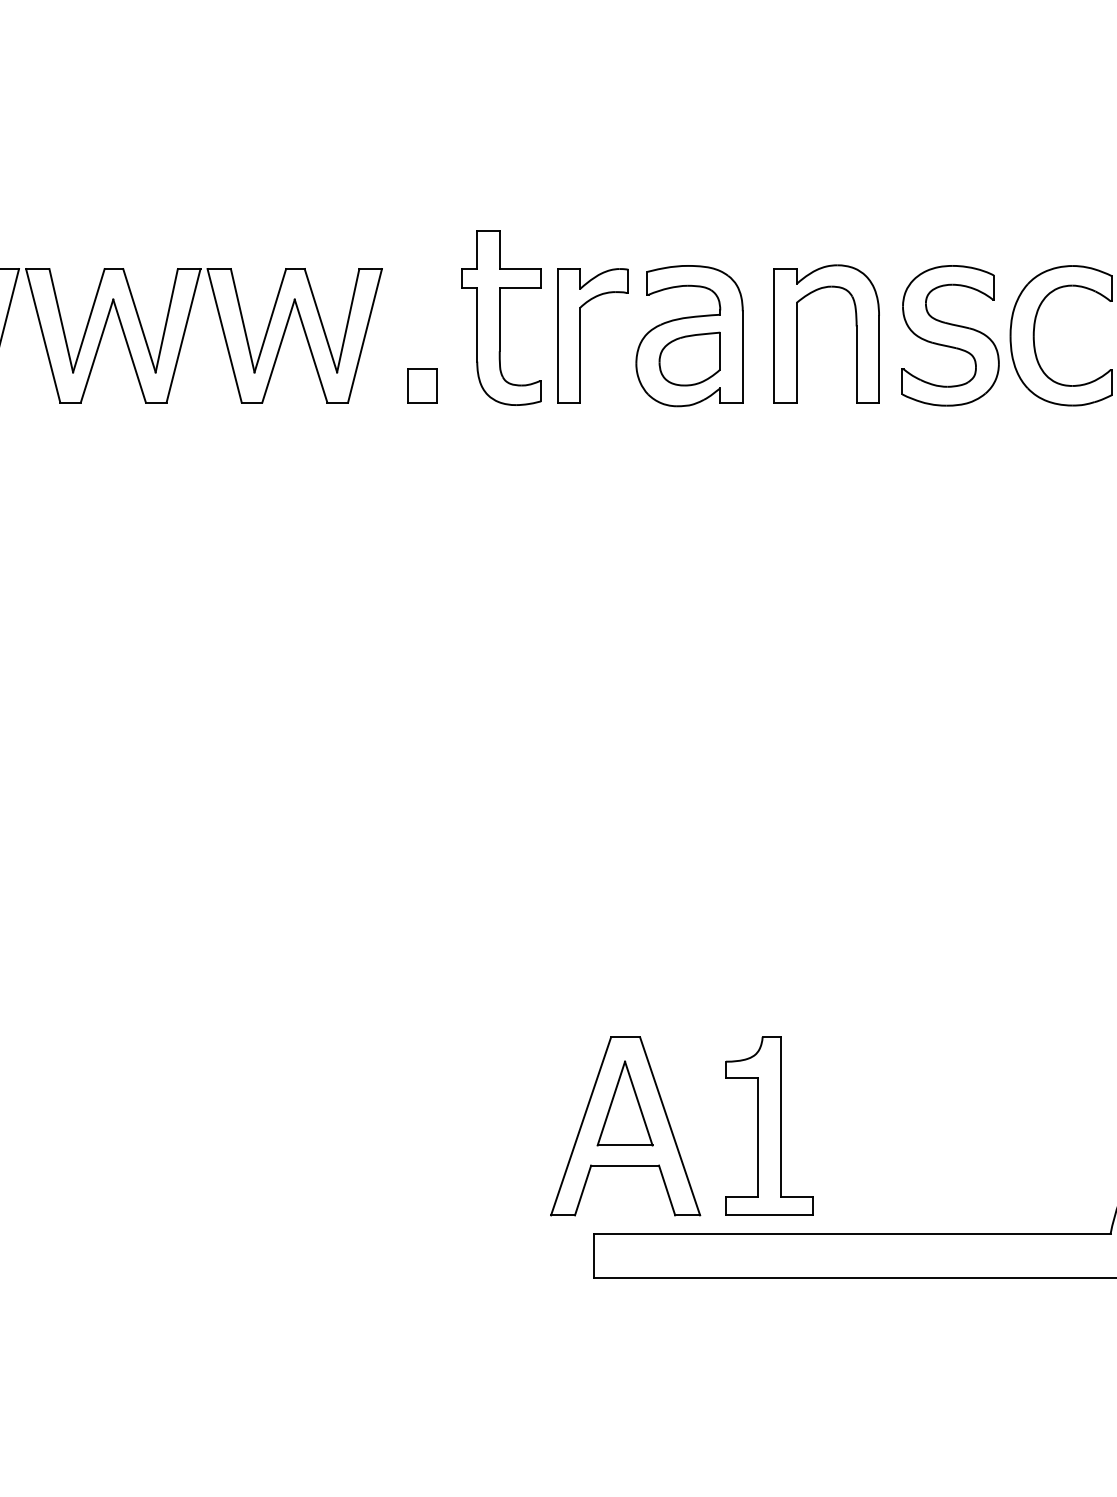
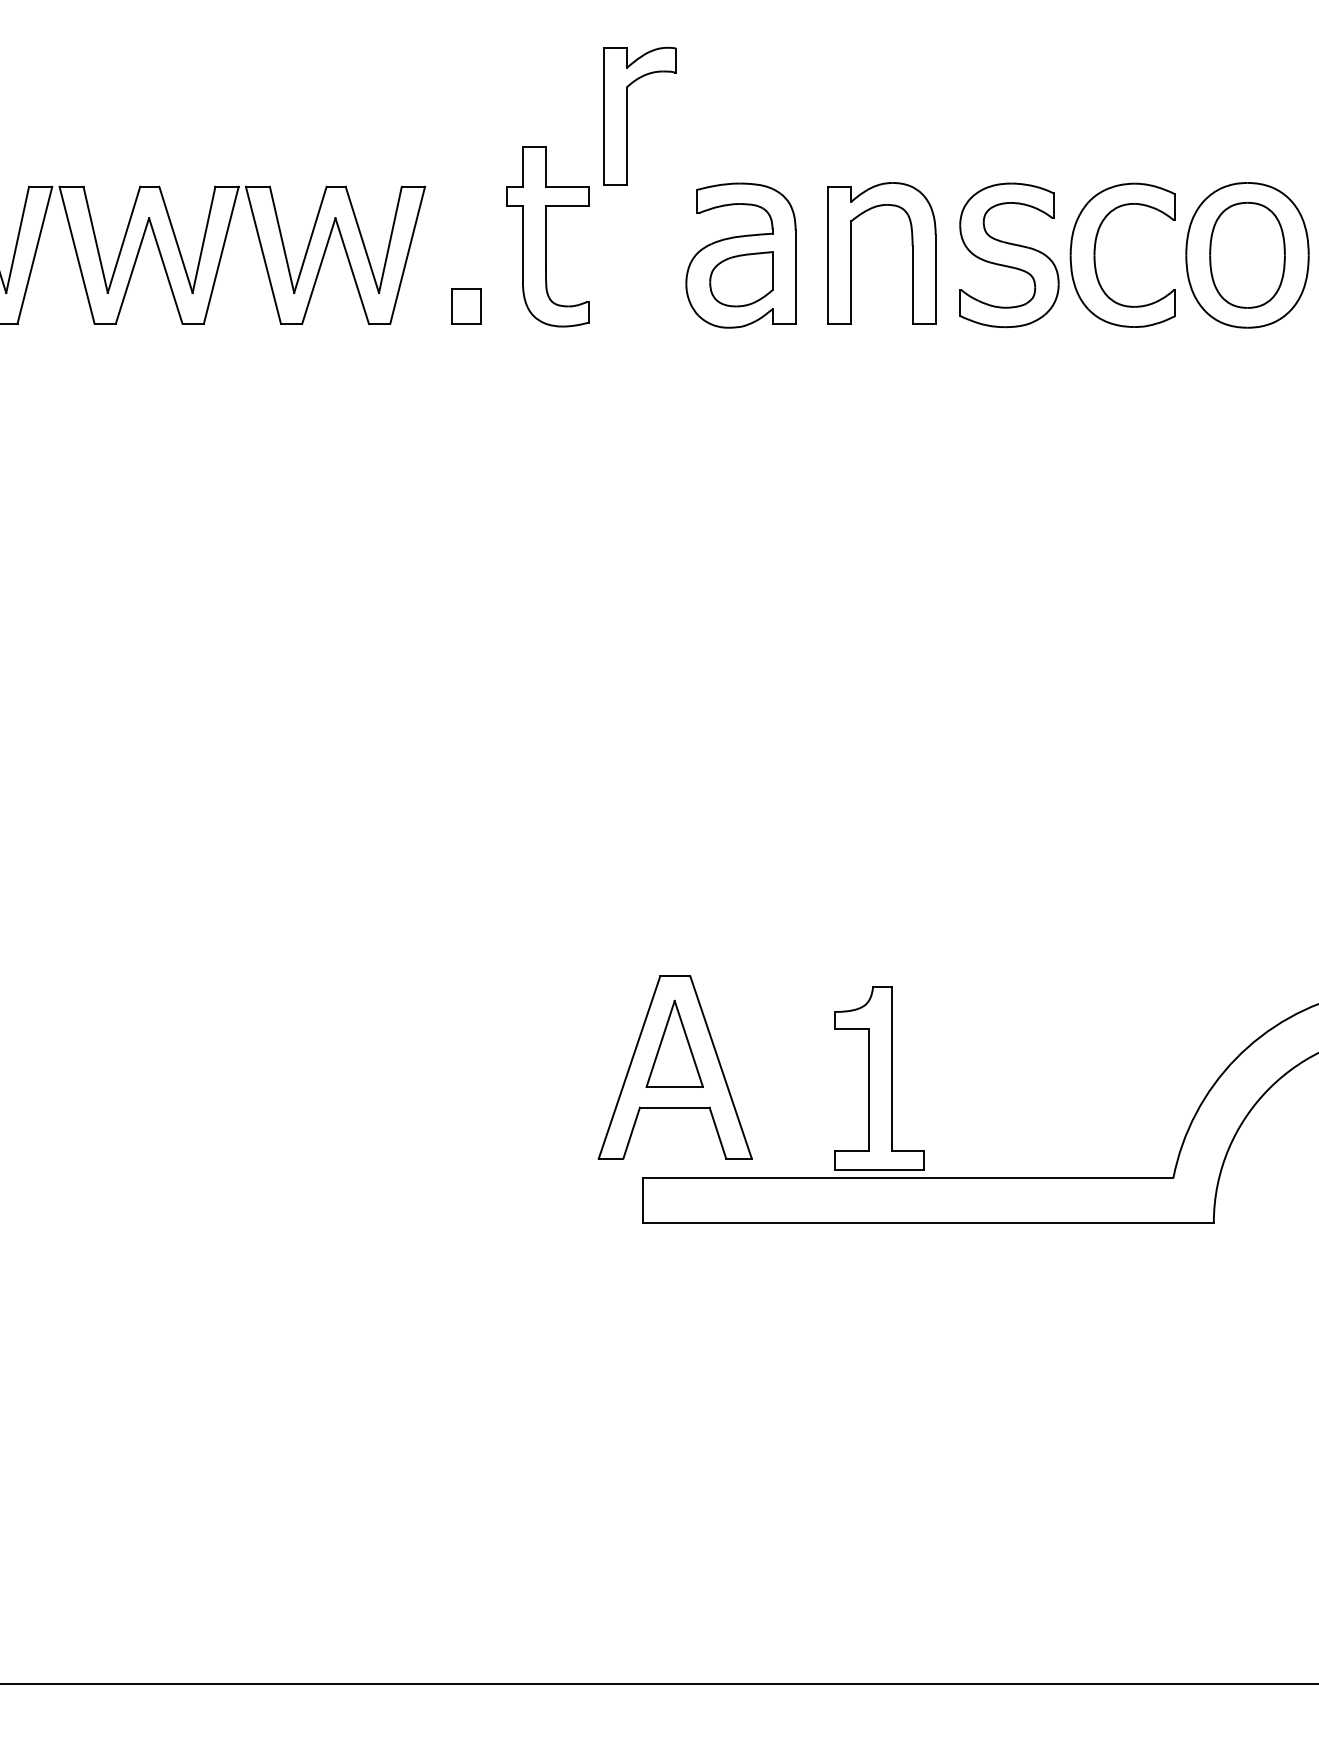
part: (581, 334) -> (627, 115), moved
part: (768, 1126) -> (879, 1078), moved

